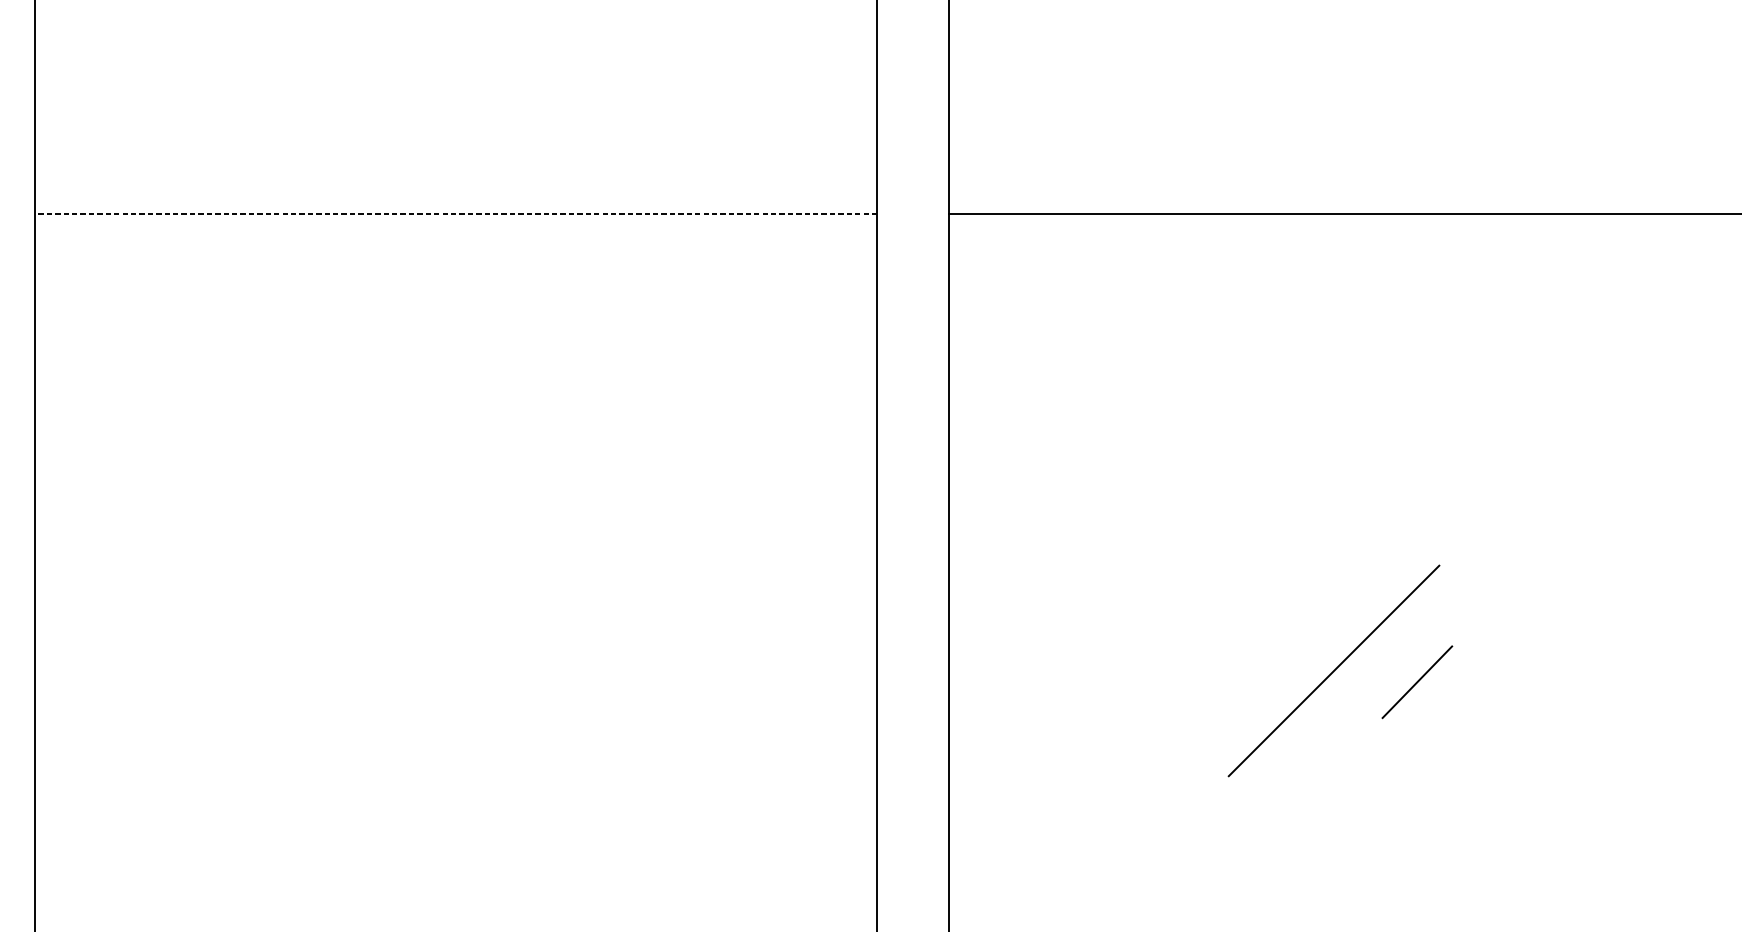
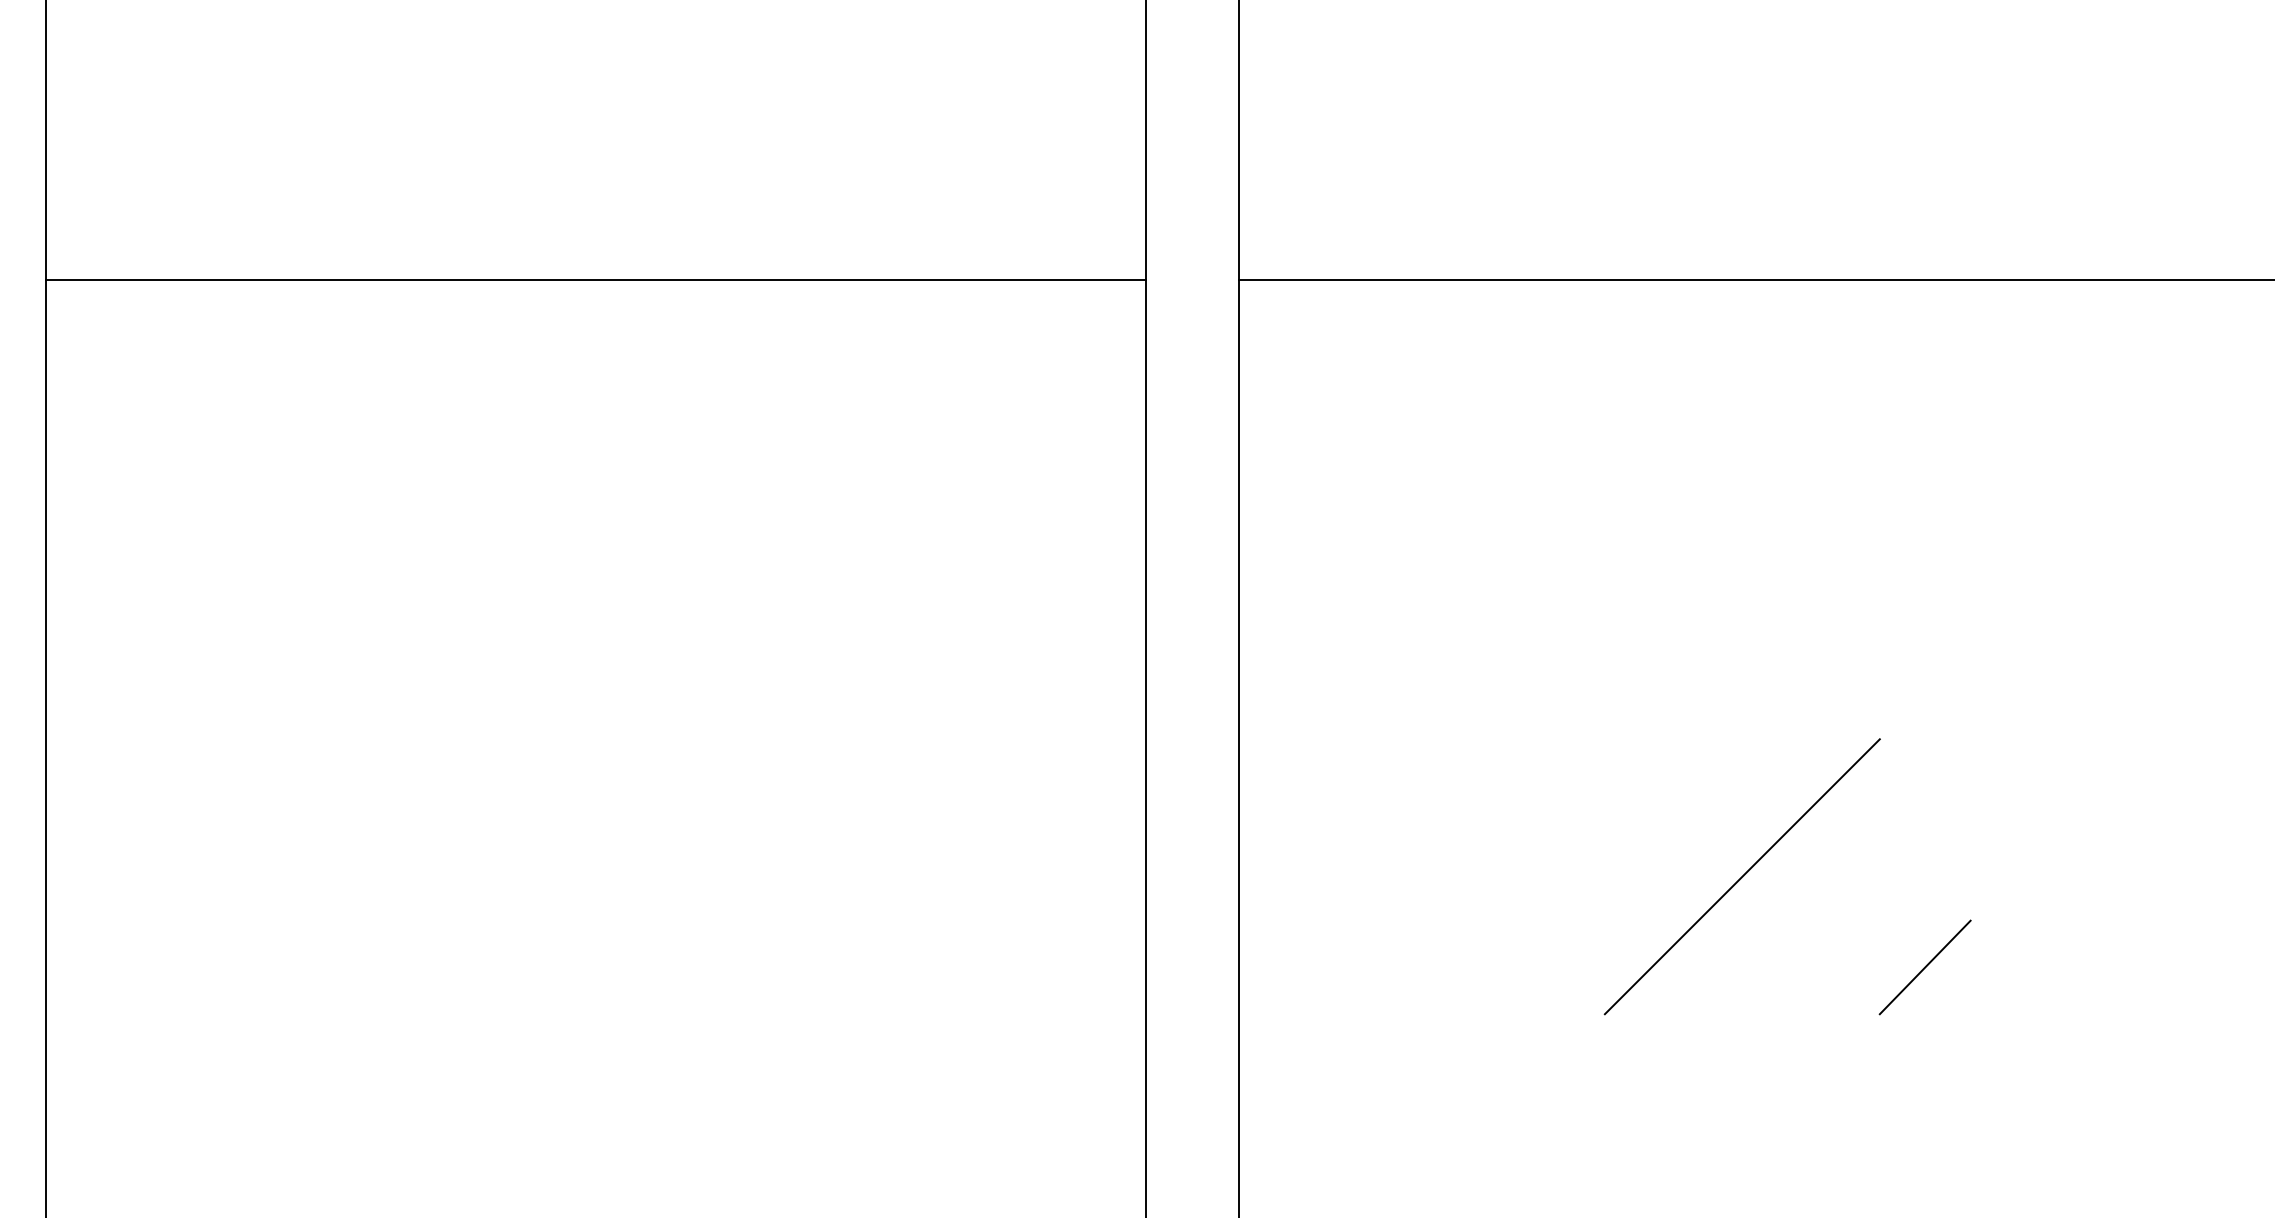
line: (456, 214) -> (595, 280), dashed -> solid
line: (1416, 682) -> (1924, 967), moved

